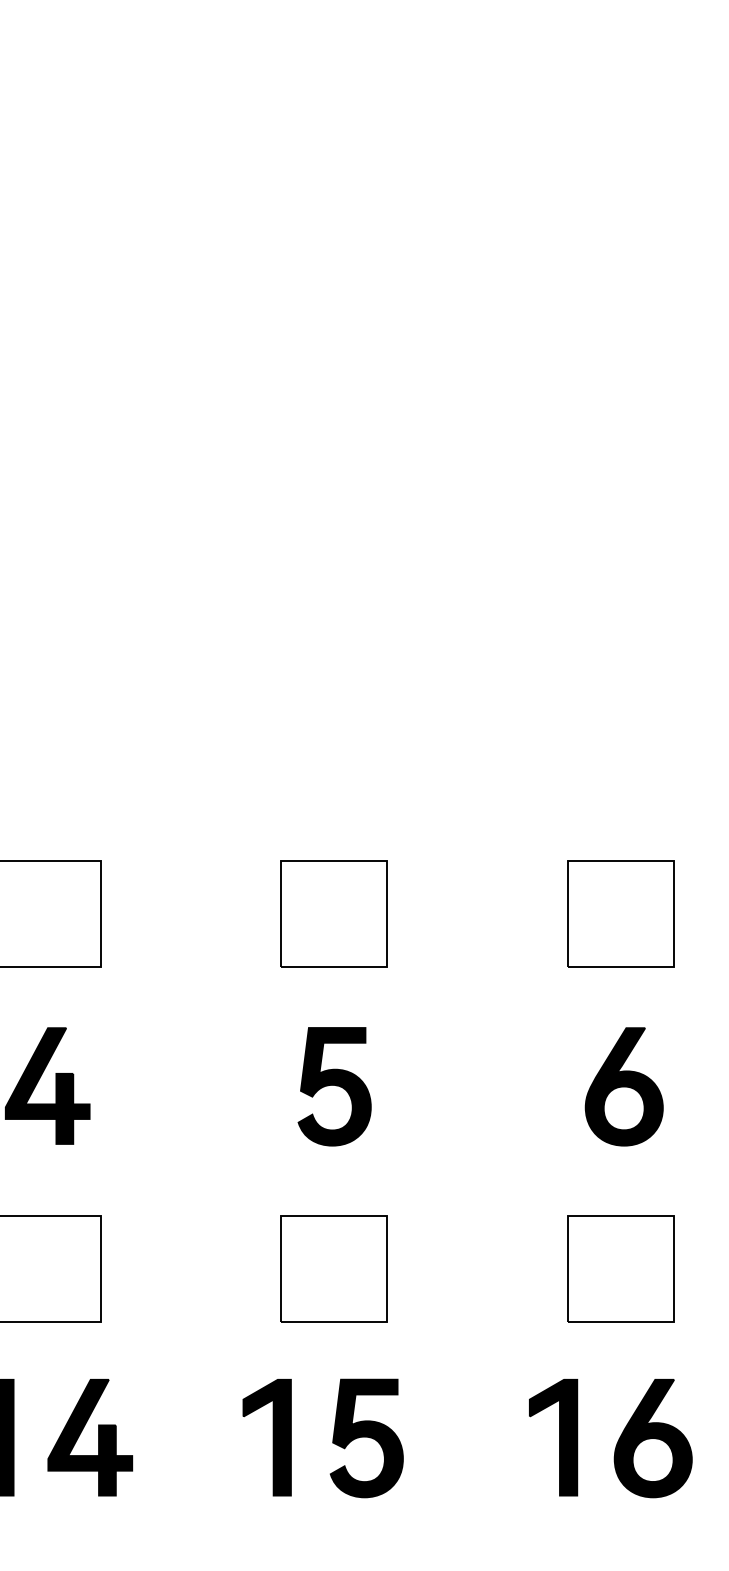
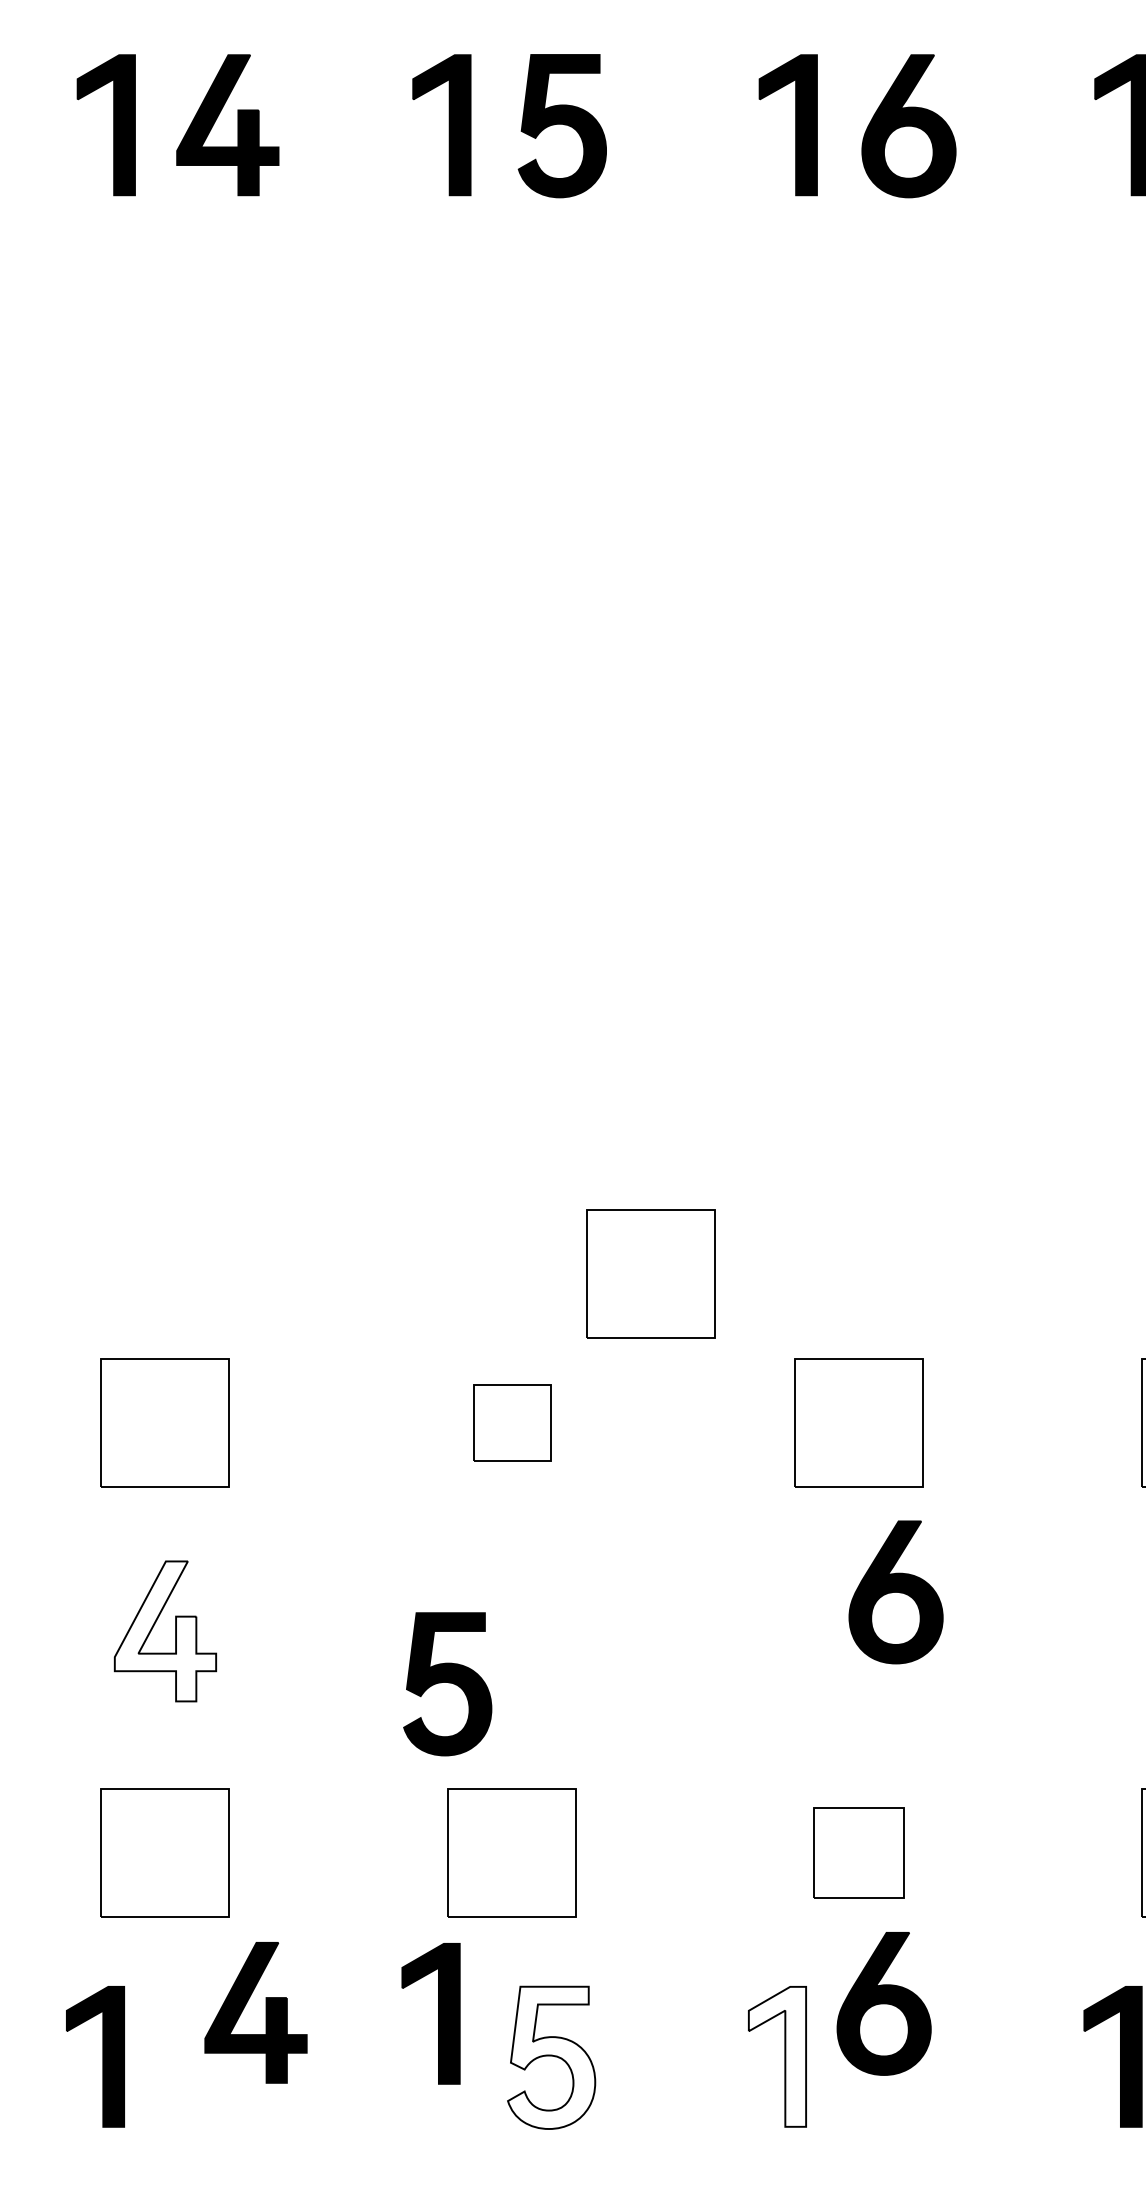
part: (448, 790) -> (650, 1273), added
part: (333, 913) -> (511, 1422), size x0.6
fill: (47, 1086) -> (165, 1631), removed
part: (334, 1086) -> (447, 1684), moved
part: (623, 1086) -> (895, 1592), moved
part: (620, 1268) -> (858, 1852), size x0.7
part: (98, 1437) -> (265, 2012), moved
part: (273, 1437) -> (438, 2013), moved
fill: (553, 1437) -> (777, 2056), removed
fill: (366, 1438) -> (551, 2057), removed
part: (652, 1438) -> (883, 2003), moved

